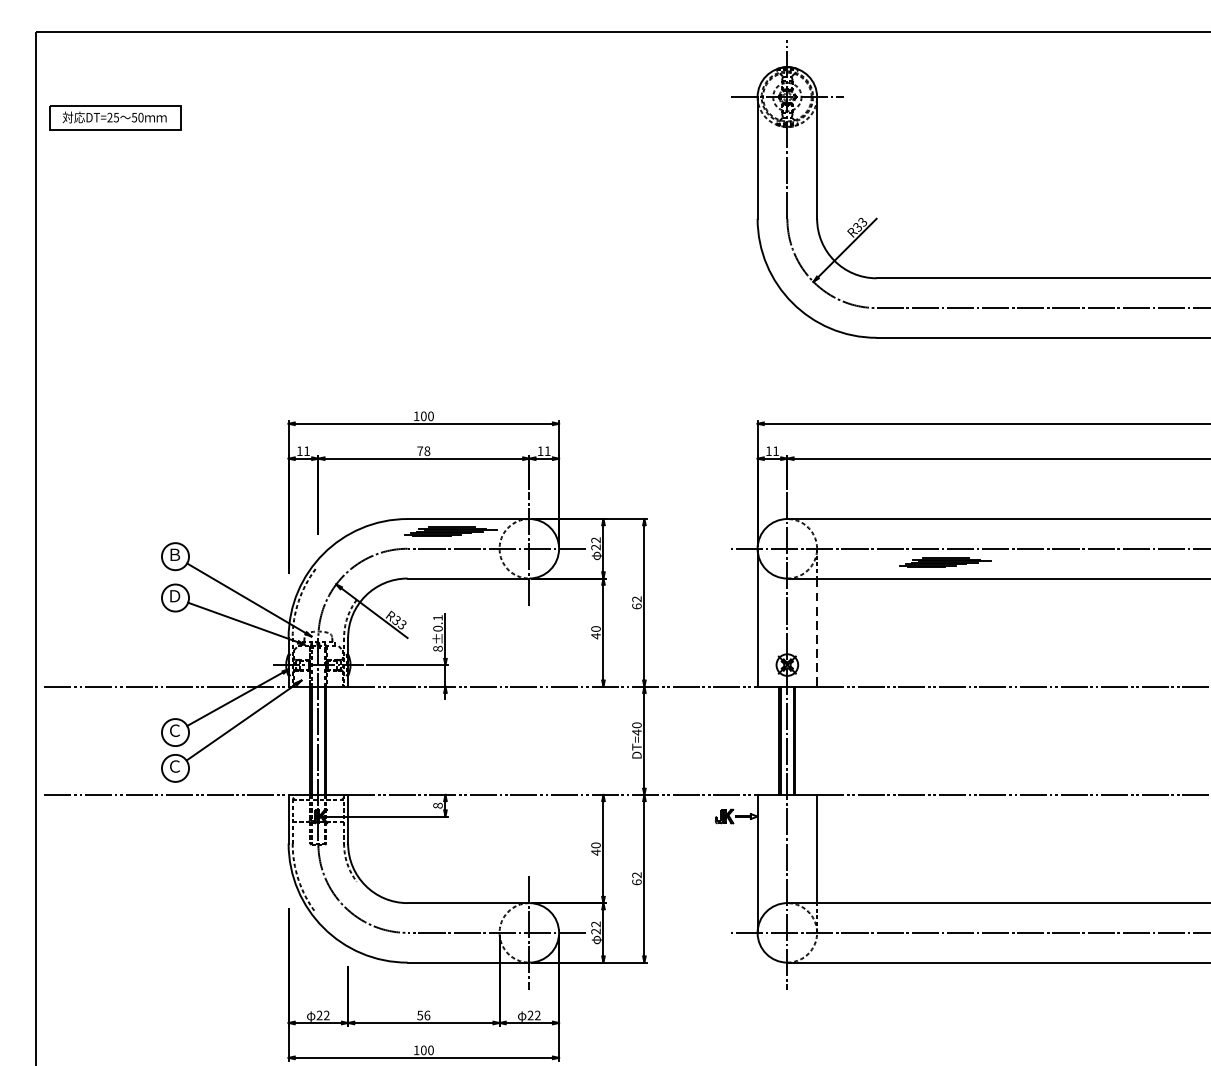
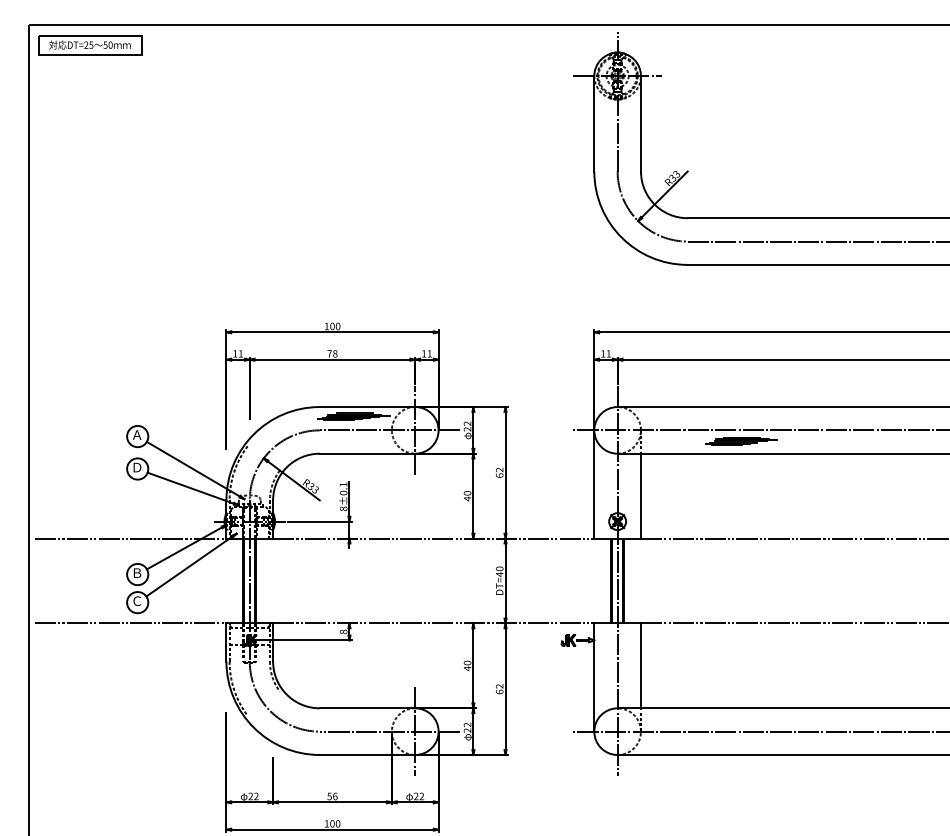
part: (115, 118) -> (90, 45), moved
text: (175, 554) -> (137, 434), Ｂ -> Ａ
line: (816, 633) -> (640, 496), dashed -> solid
text: (175, 729) -> (137, 572), Ｃ -> Ｂ

